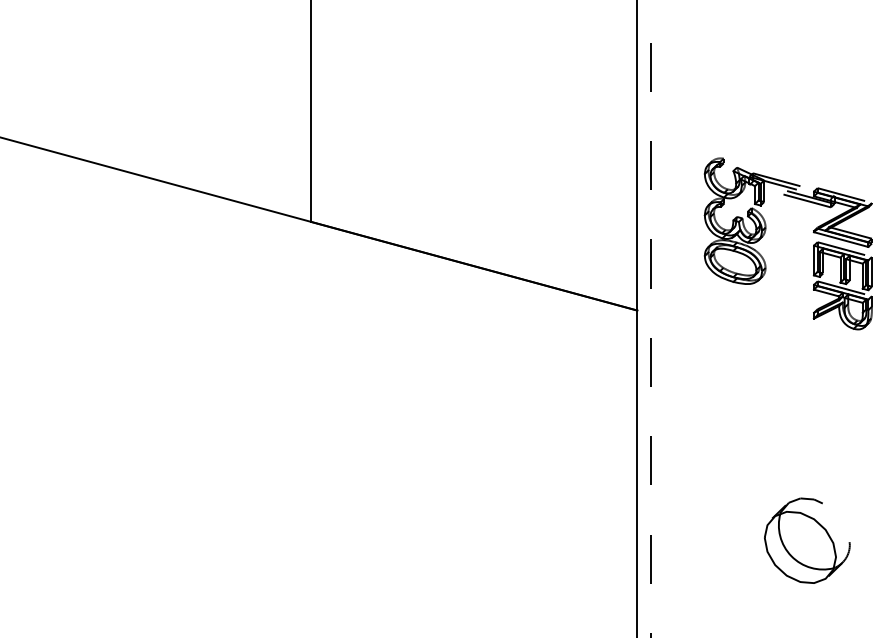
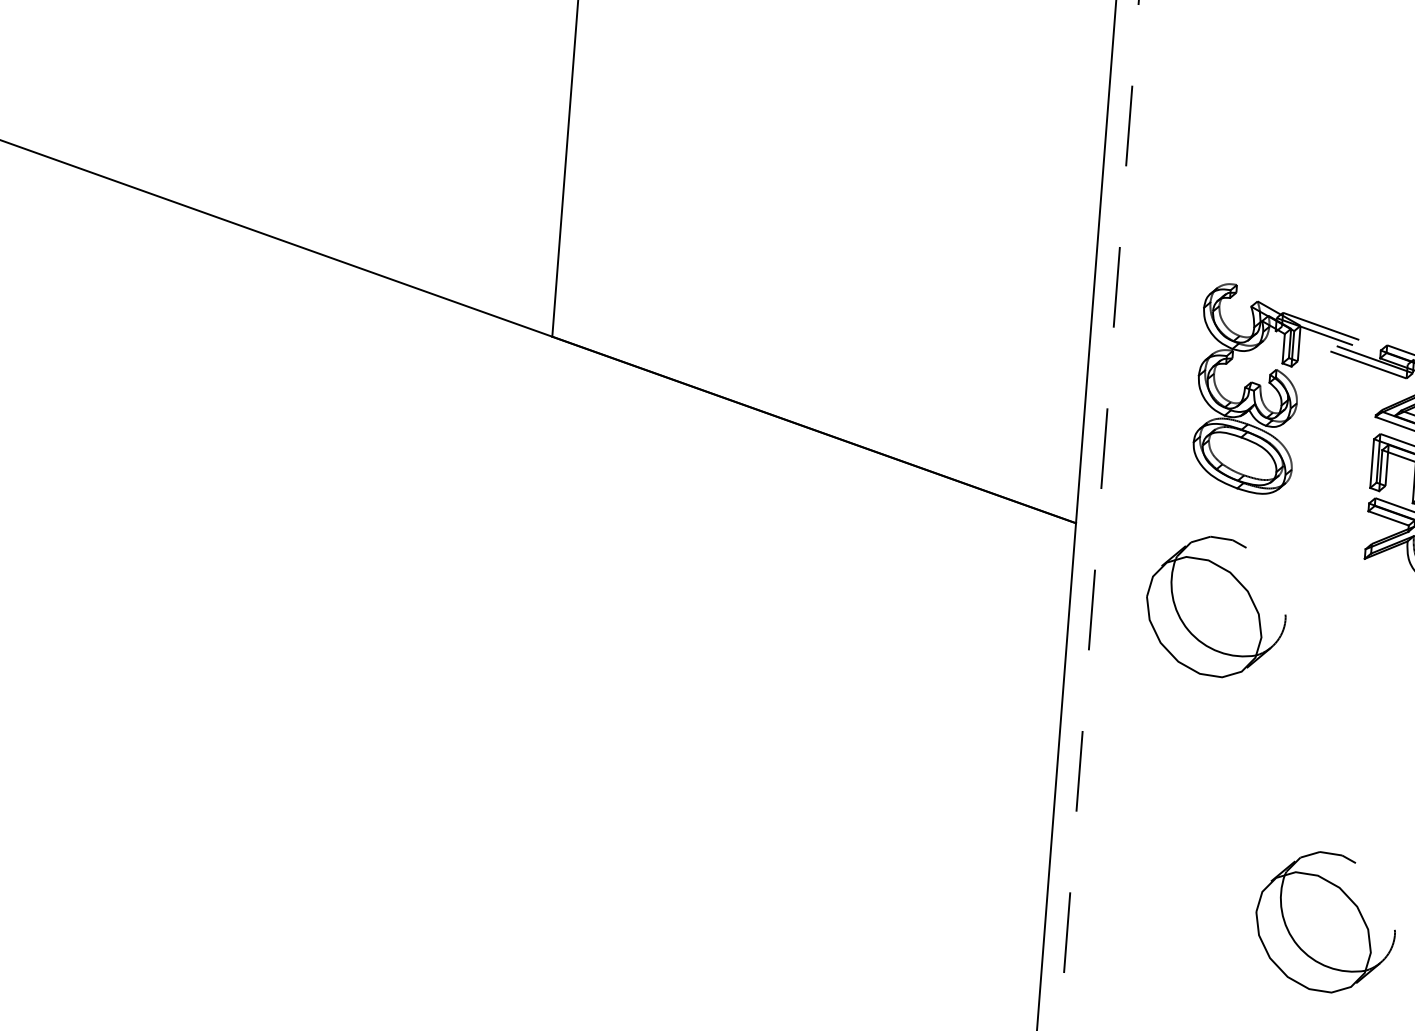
part: (726, 354) -> (1216, 606), added

